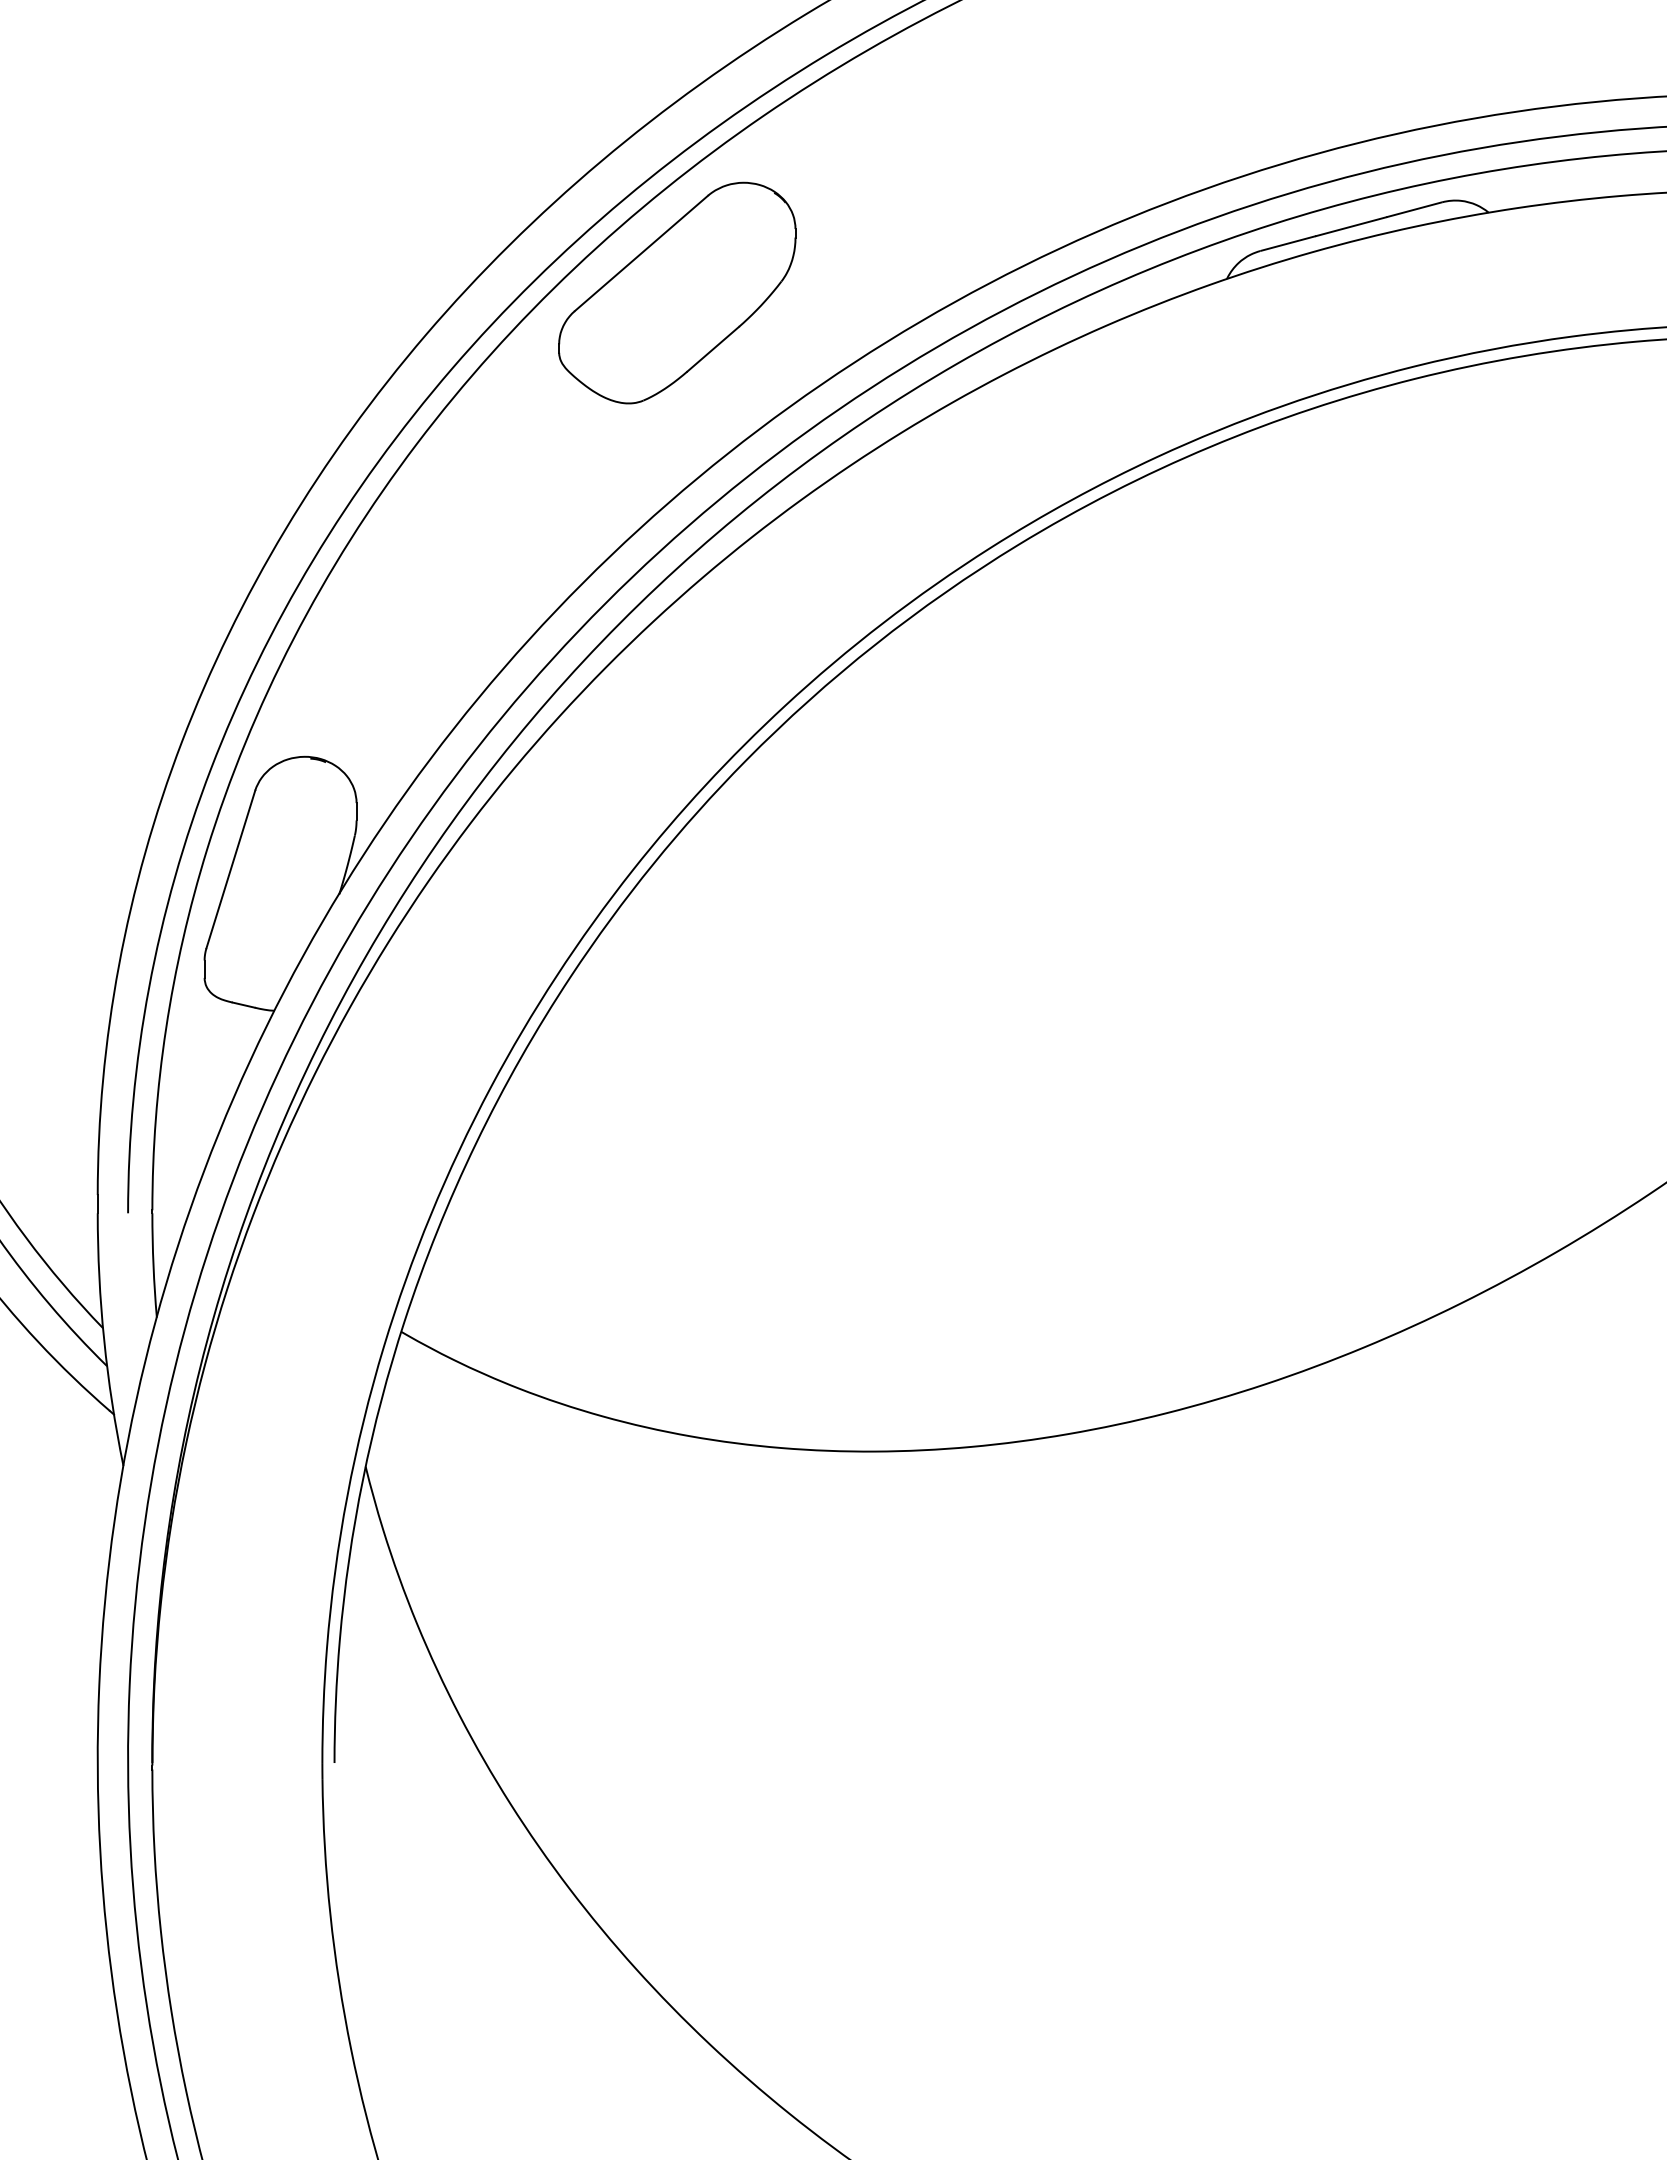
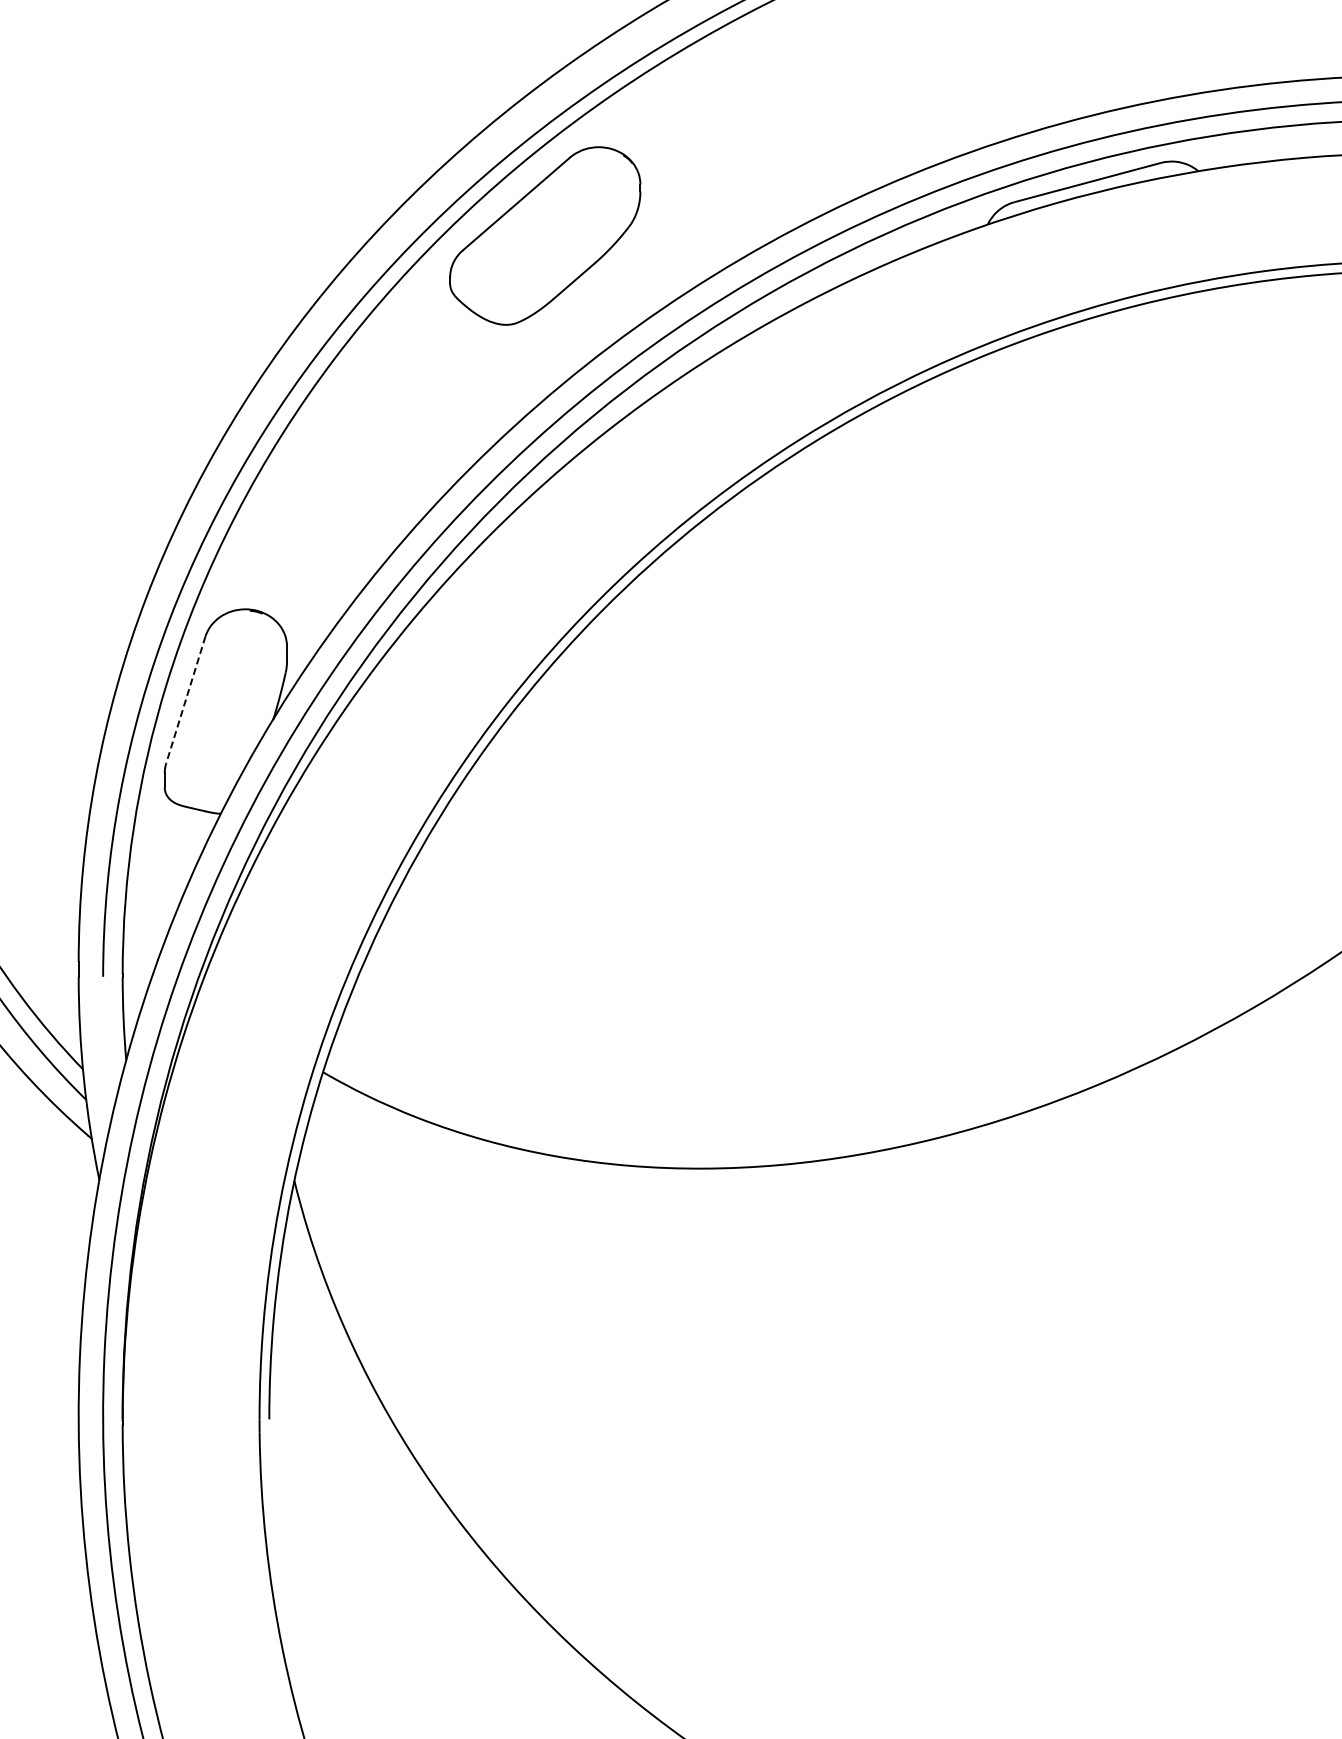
line: (230, 870) -> (185, 700), solid -> dashed

